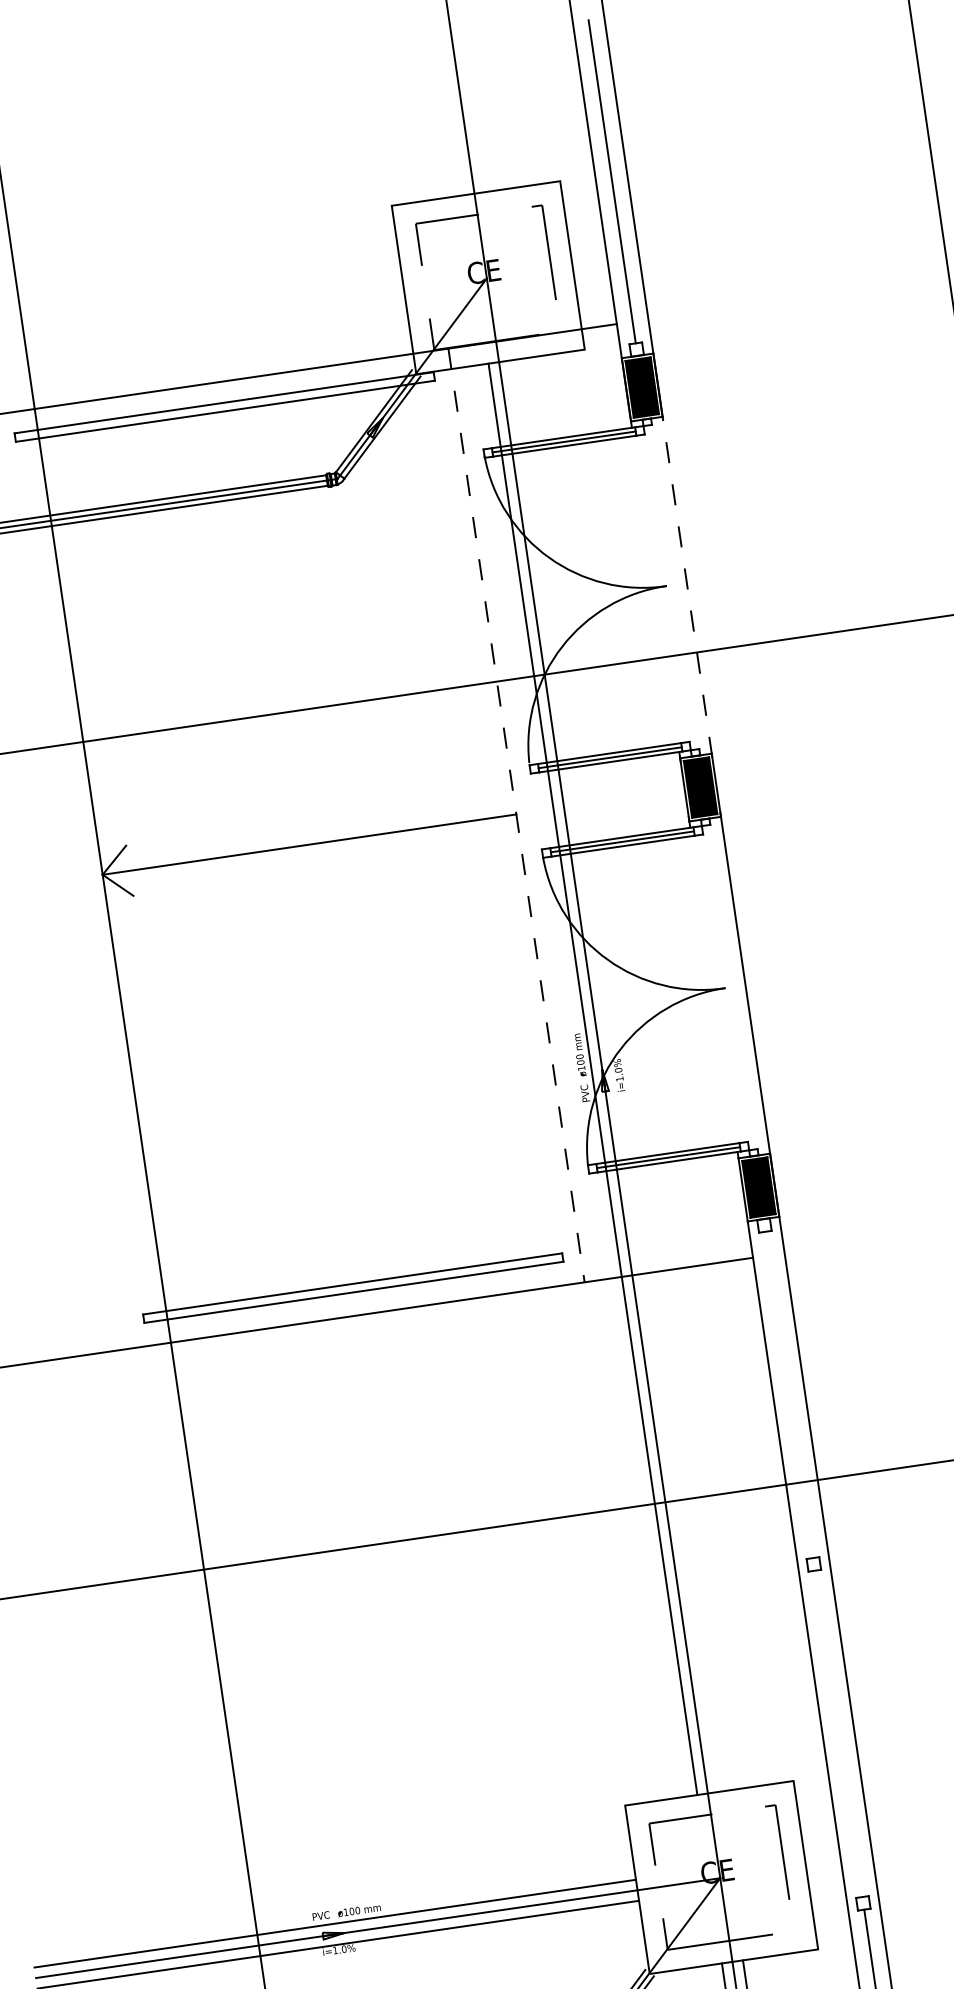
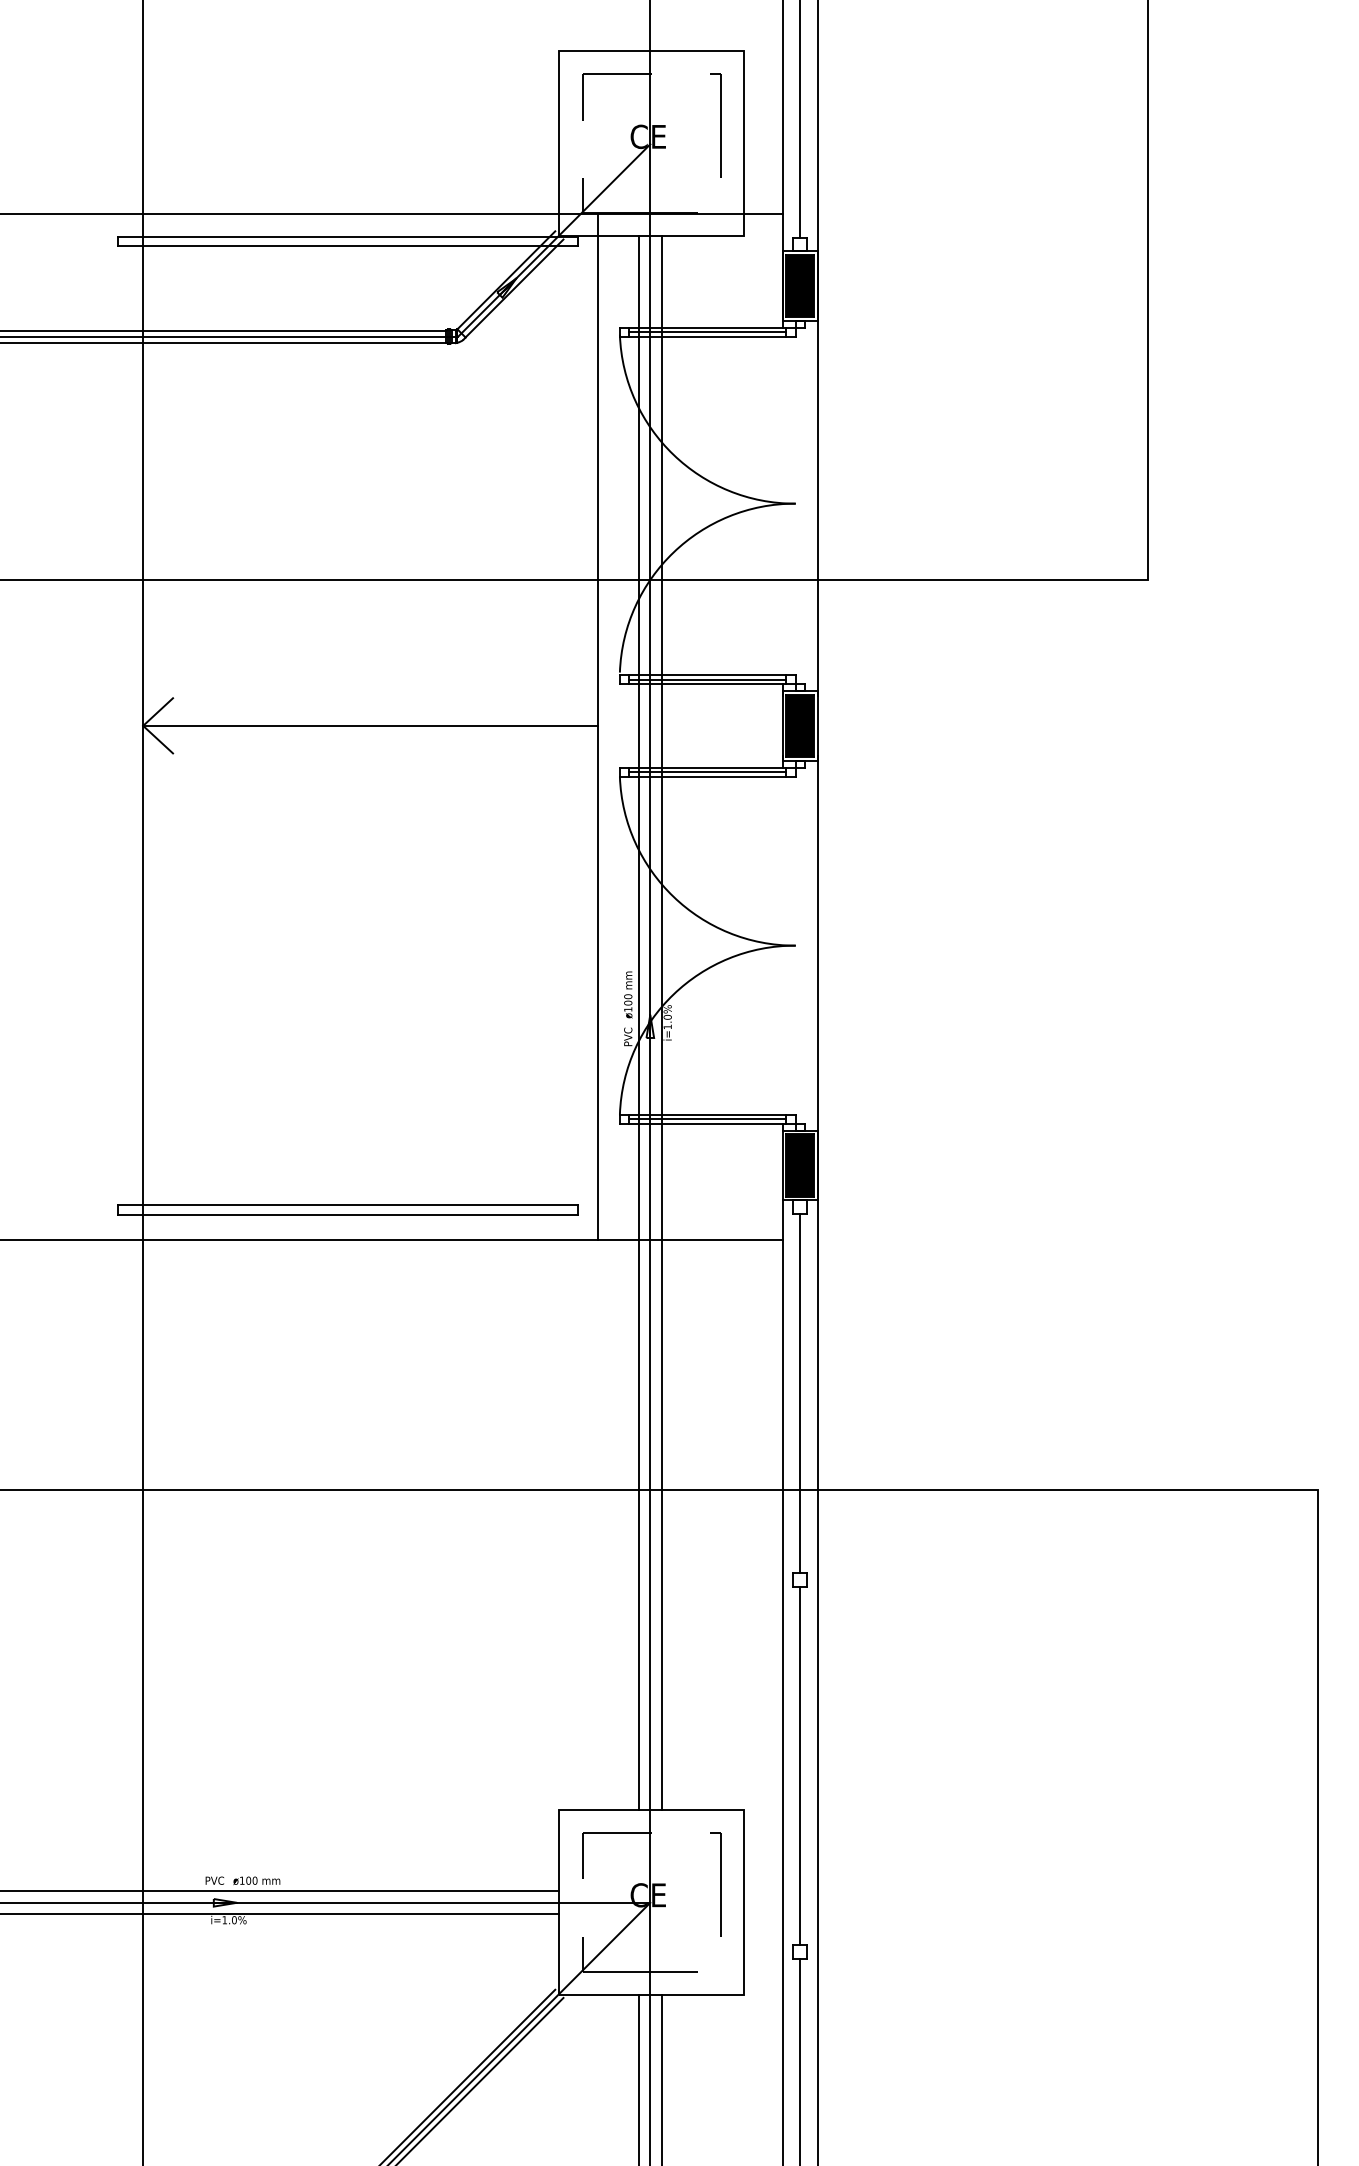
line: (687, 586) -> (817, 507), dashed -> solid
line: (516, 815) -> (597, 727), dashed -> solid
line: (613, 1075) -> (661, 1022), added
line: (789, 1394) -> (800, 1393), added
line: (838, 1733) -> (800, 1765), added

